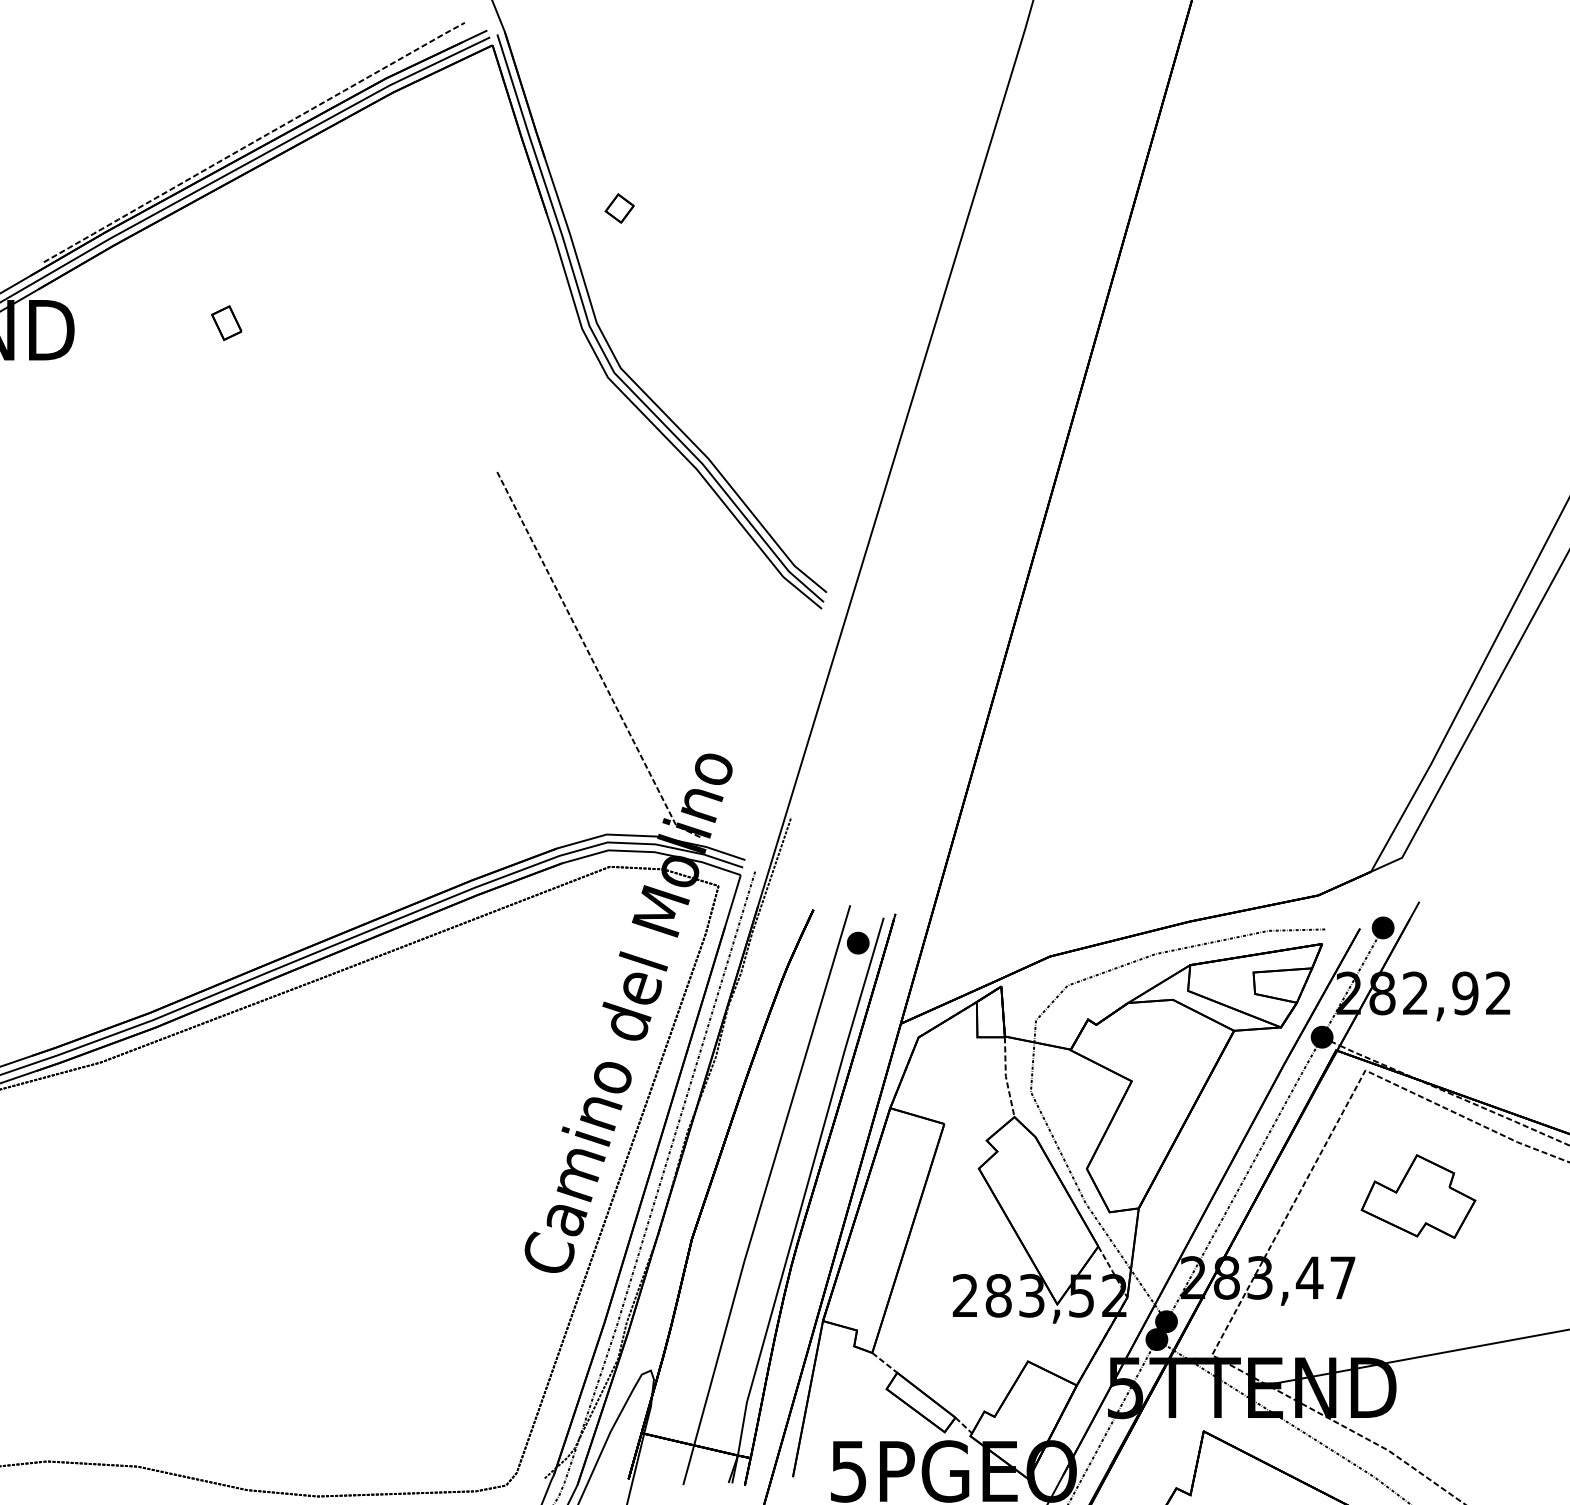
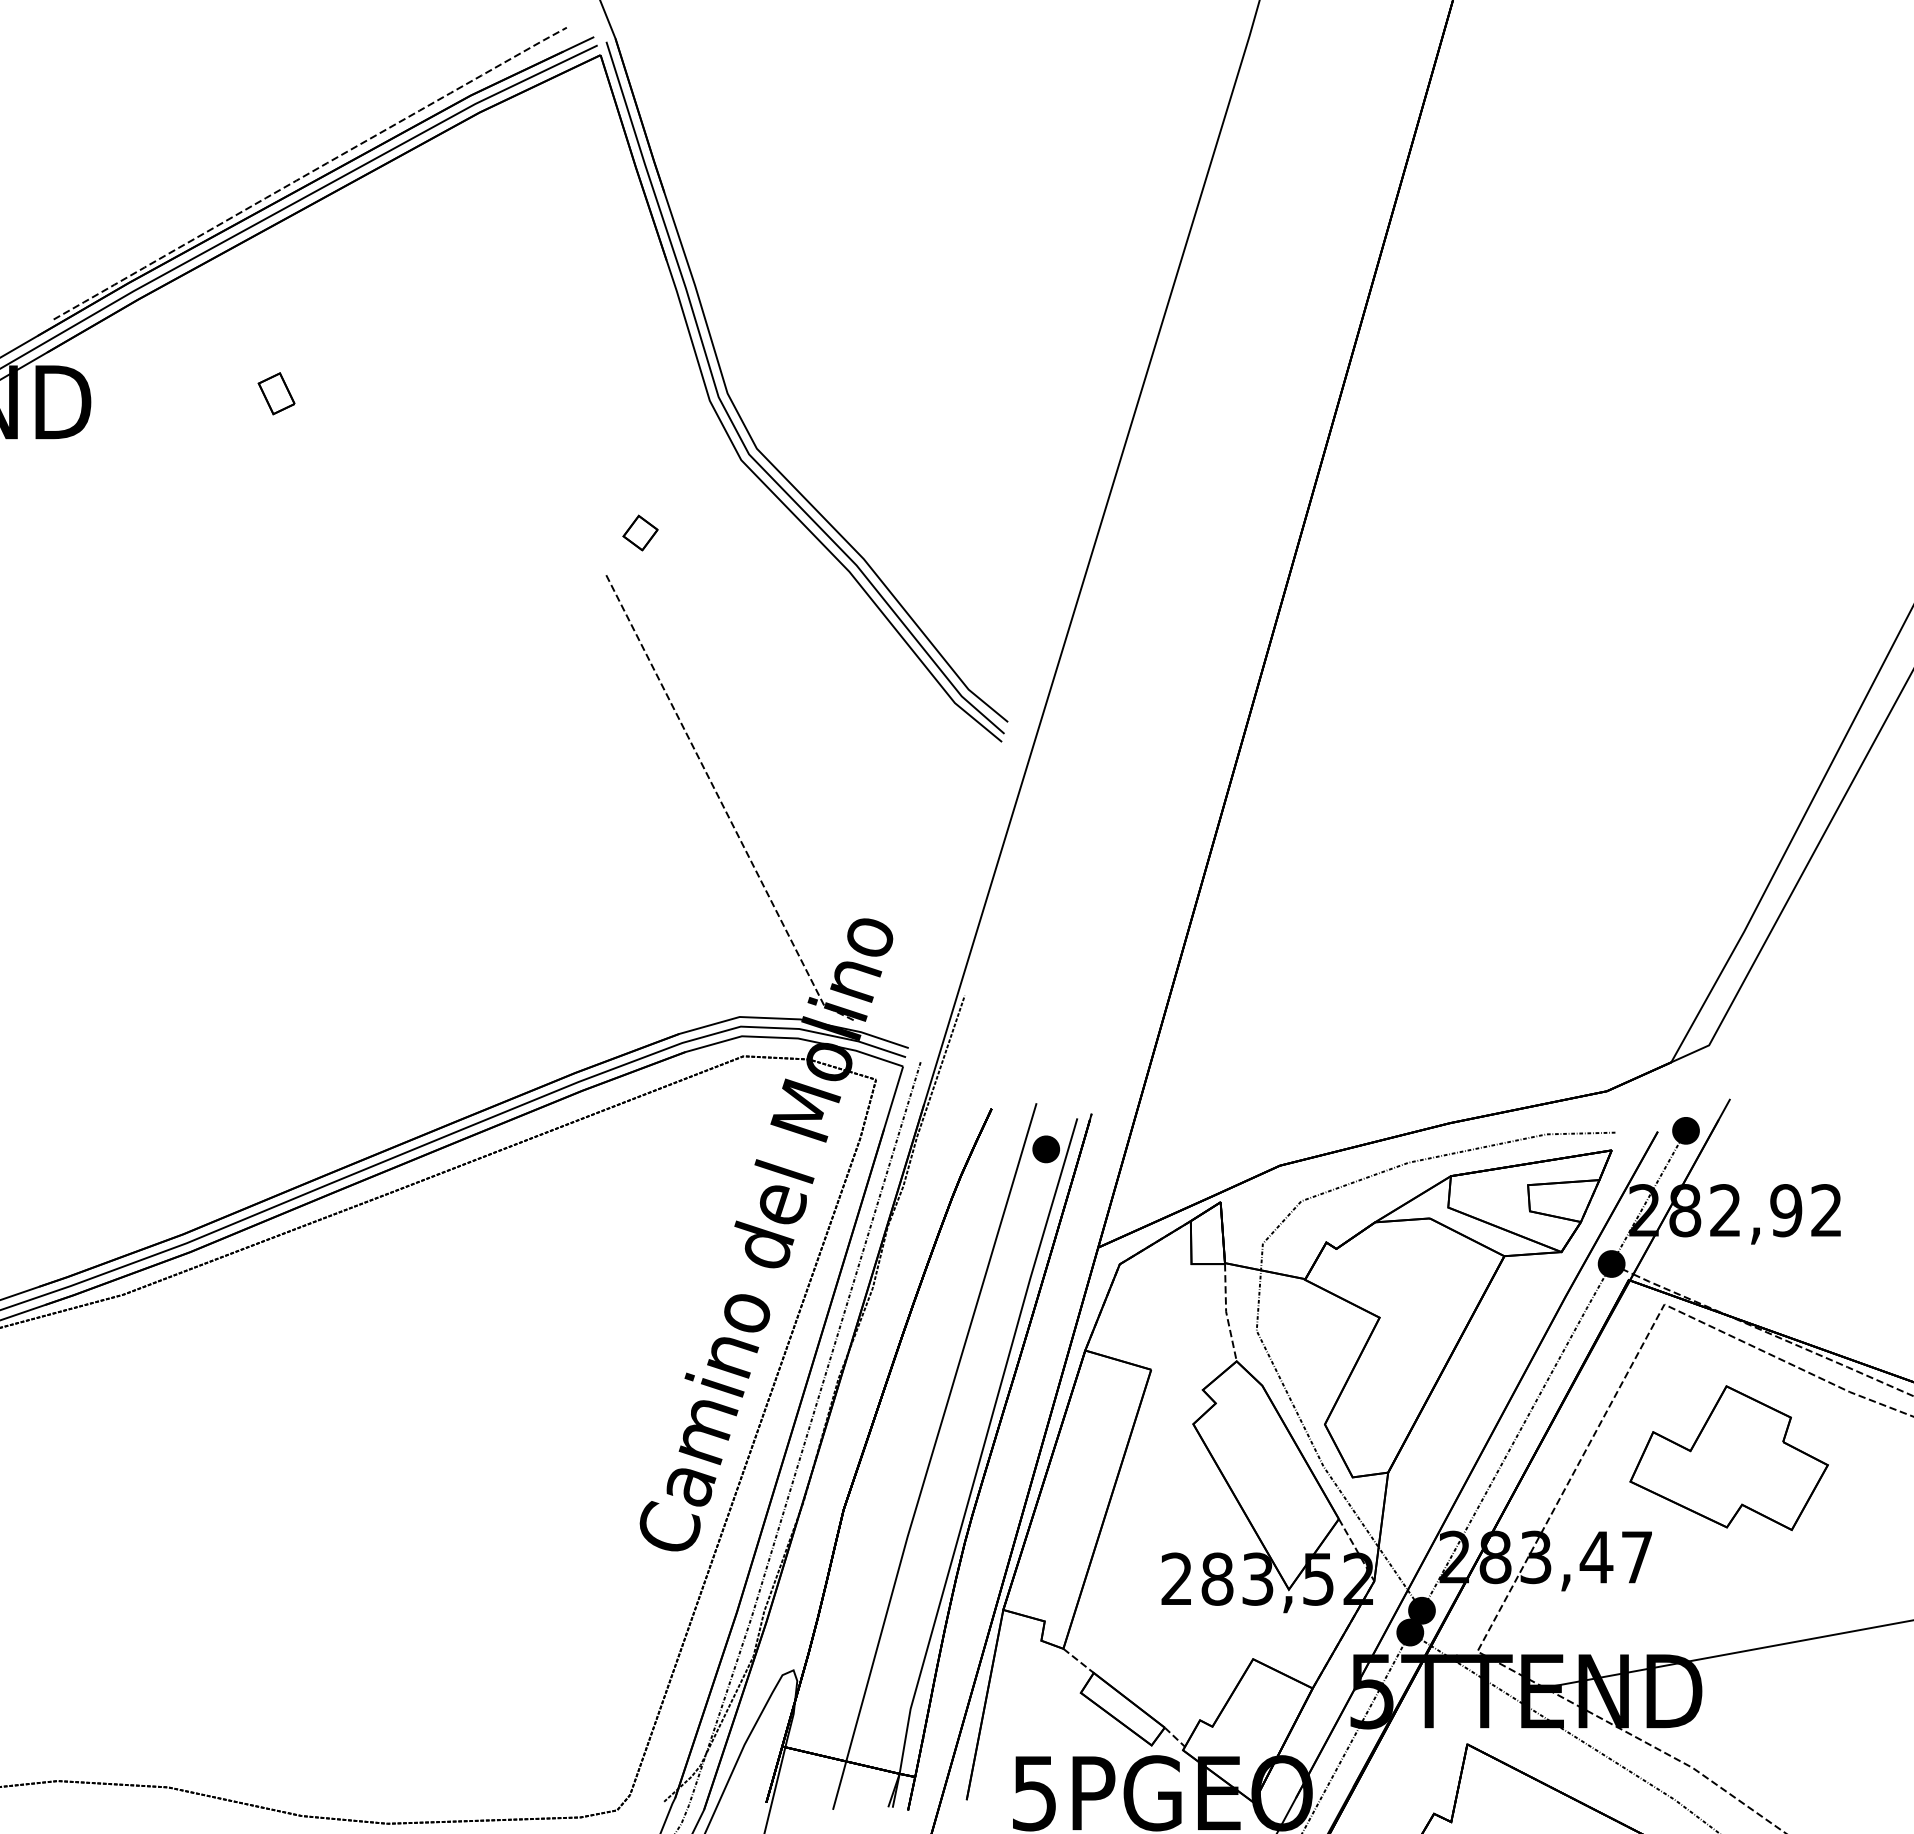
part: (619, 208) -> (640, 532), moved
part: (1418, 1196) -> (1728, 1458), size x1.43

